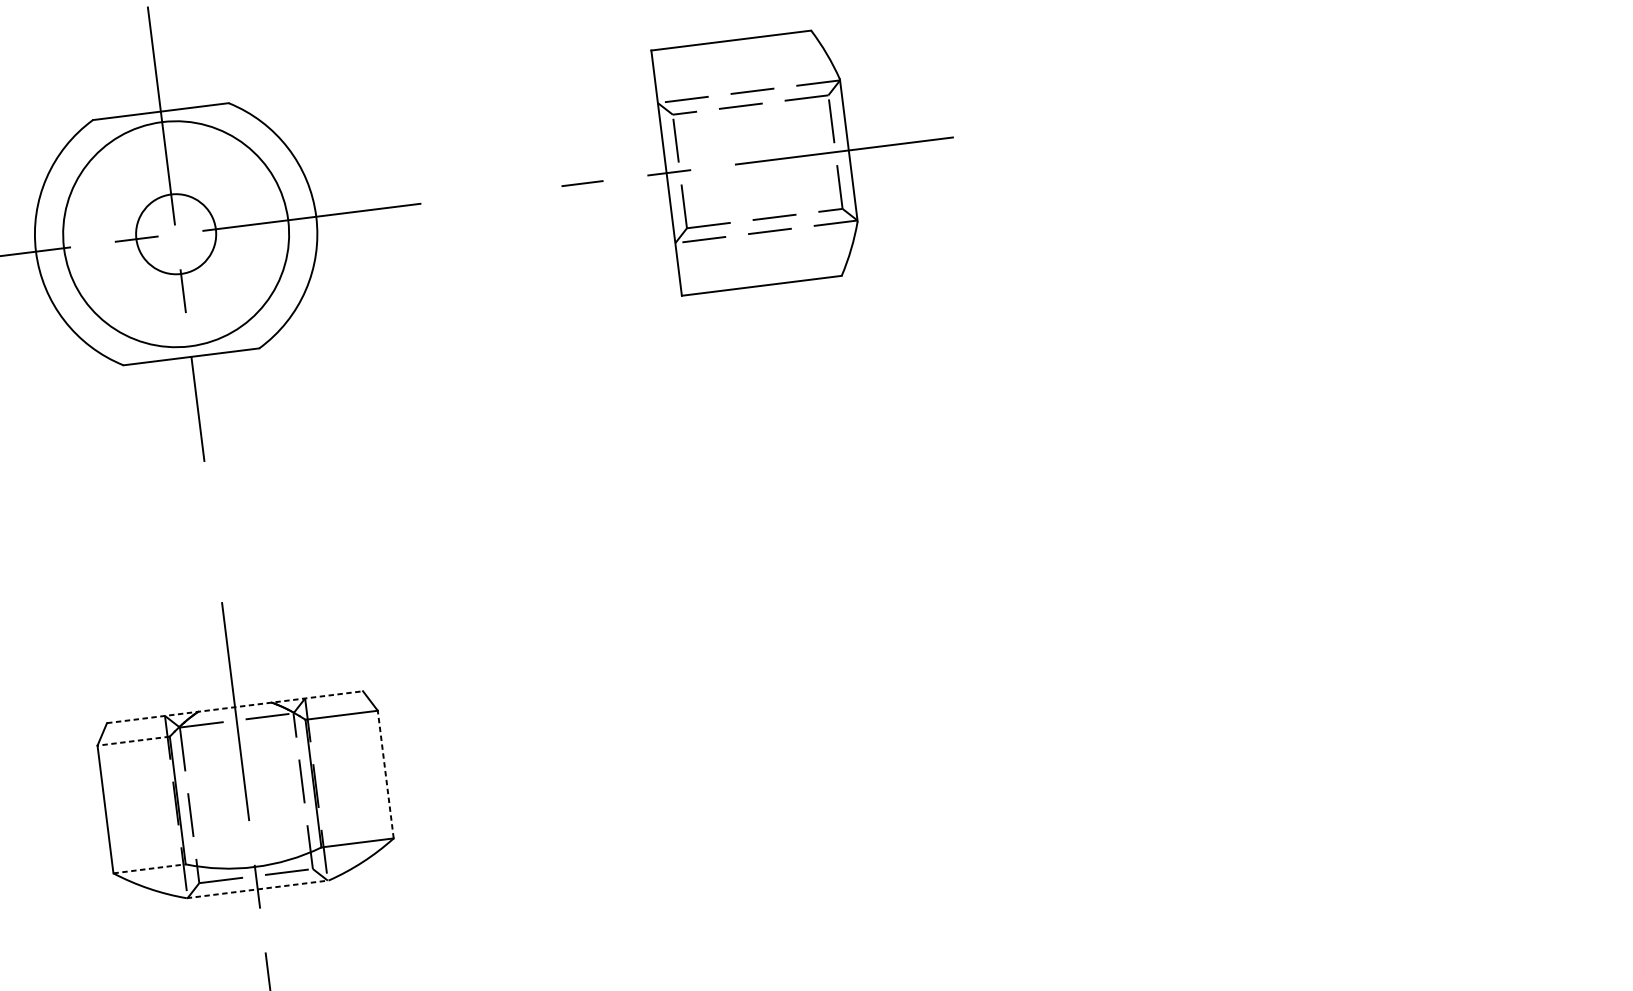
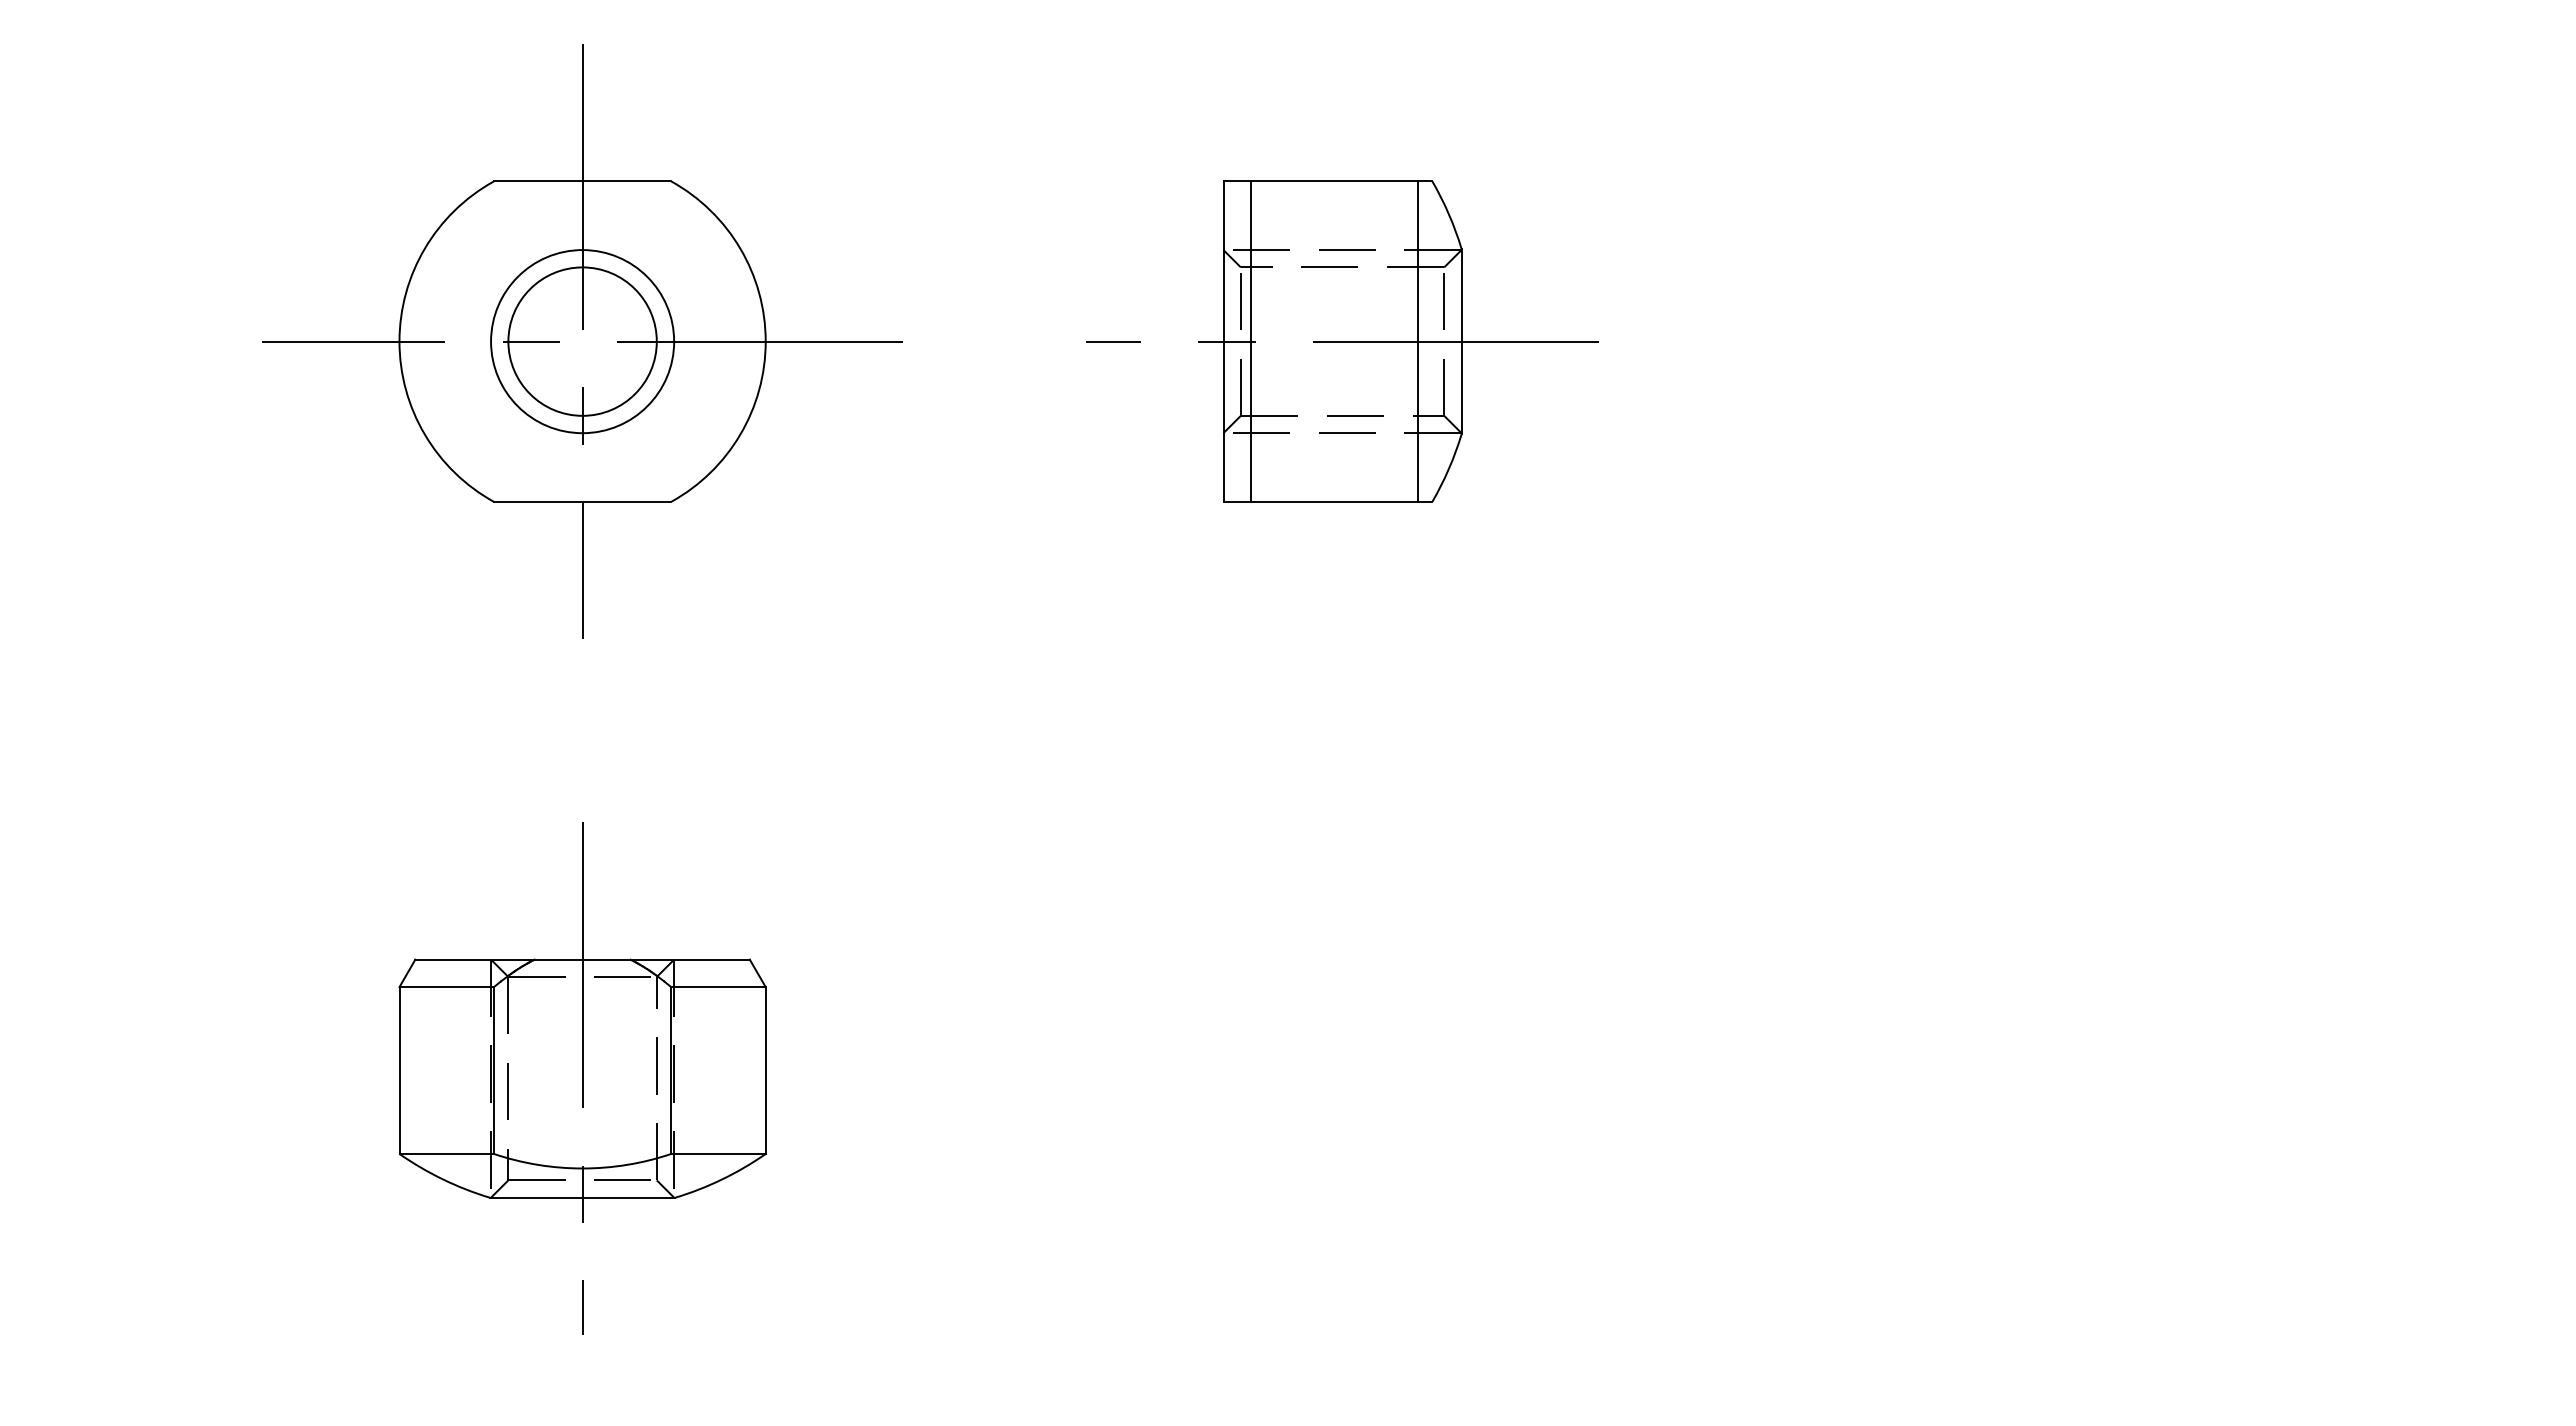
line: (815, 154) -> (1417, 341), added
line: (687, 170) -> (1250, 341), added
circle: (176, 234) -> (582, 341), size x0.62
circle: (176, 234) -> (582, 341), size x1.43
line: (235, 707) -> (583, 959), dashed -> solid
line: (133, 741) -> (446, 987), dashed -> solid
line: (385, 774) -> (765, 1070), dashed -> solid
line: (150, 868) -> (447, 1153), dashed -> solid
line: (257, 889) -> (582, 1197), dashed -> solid

